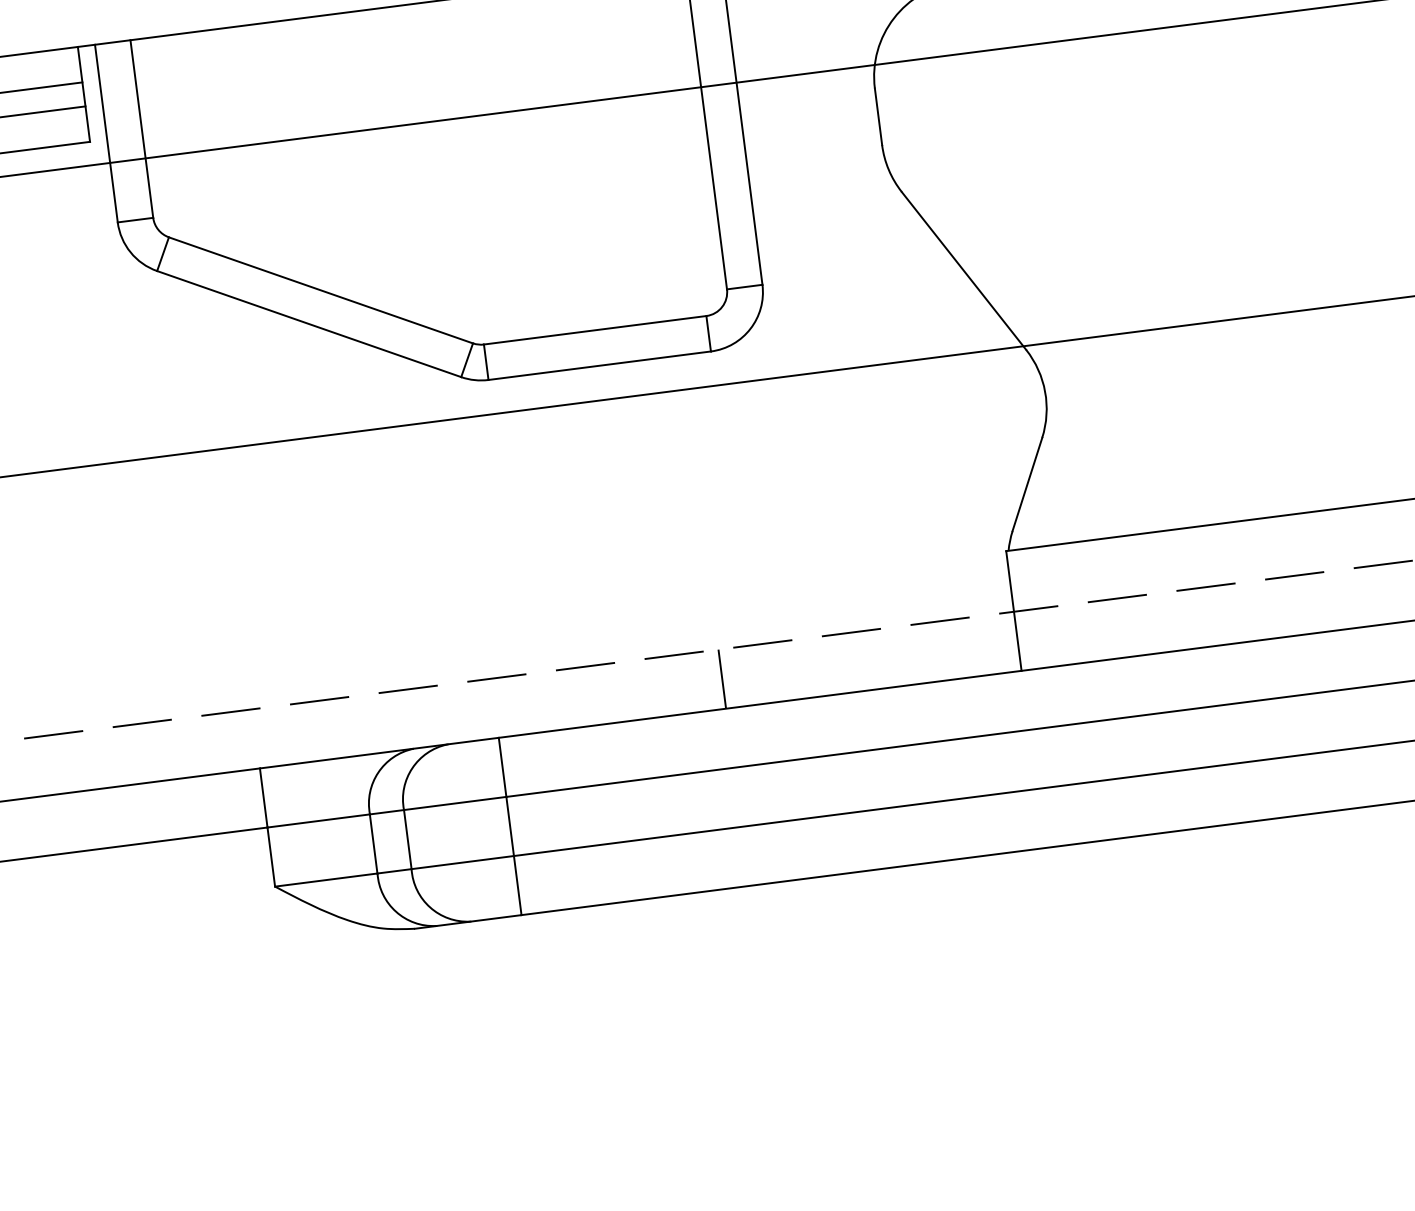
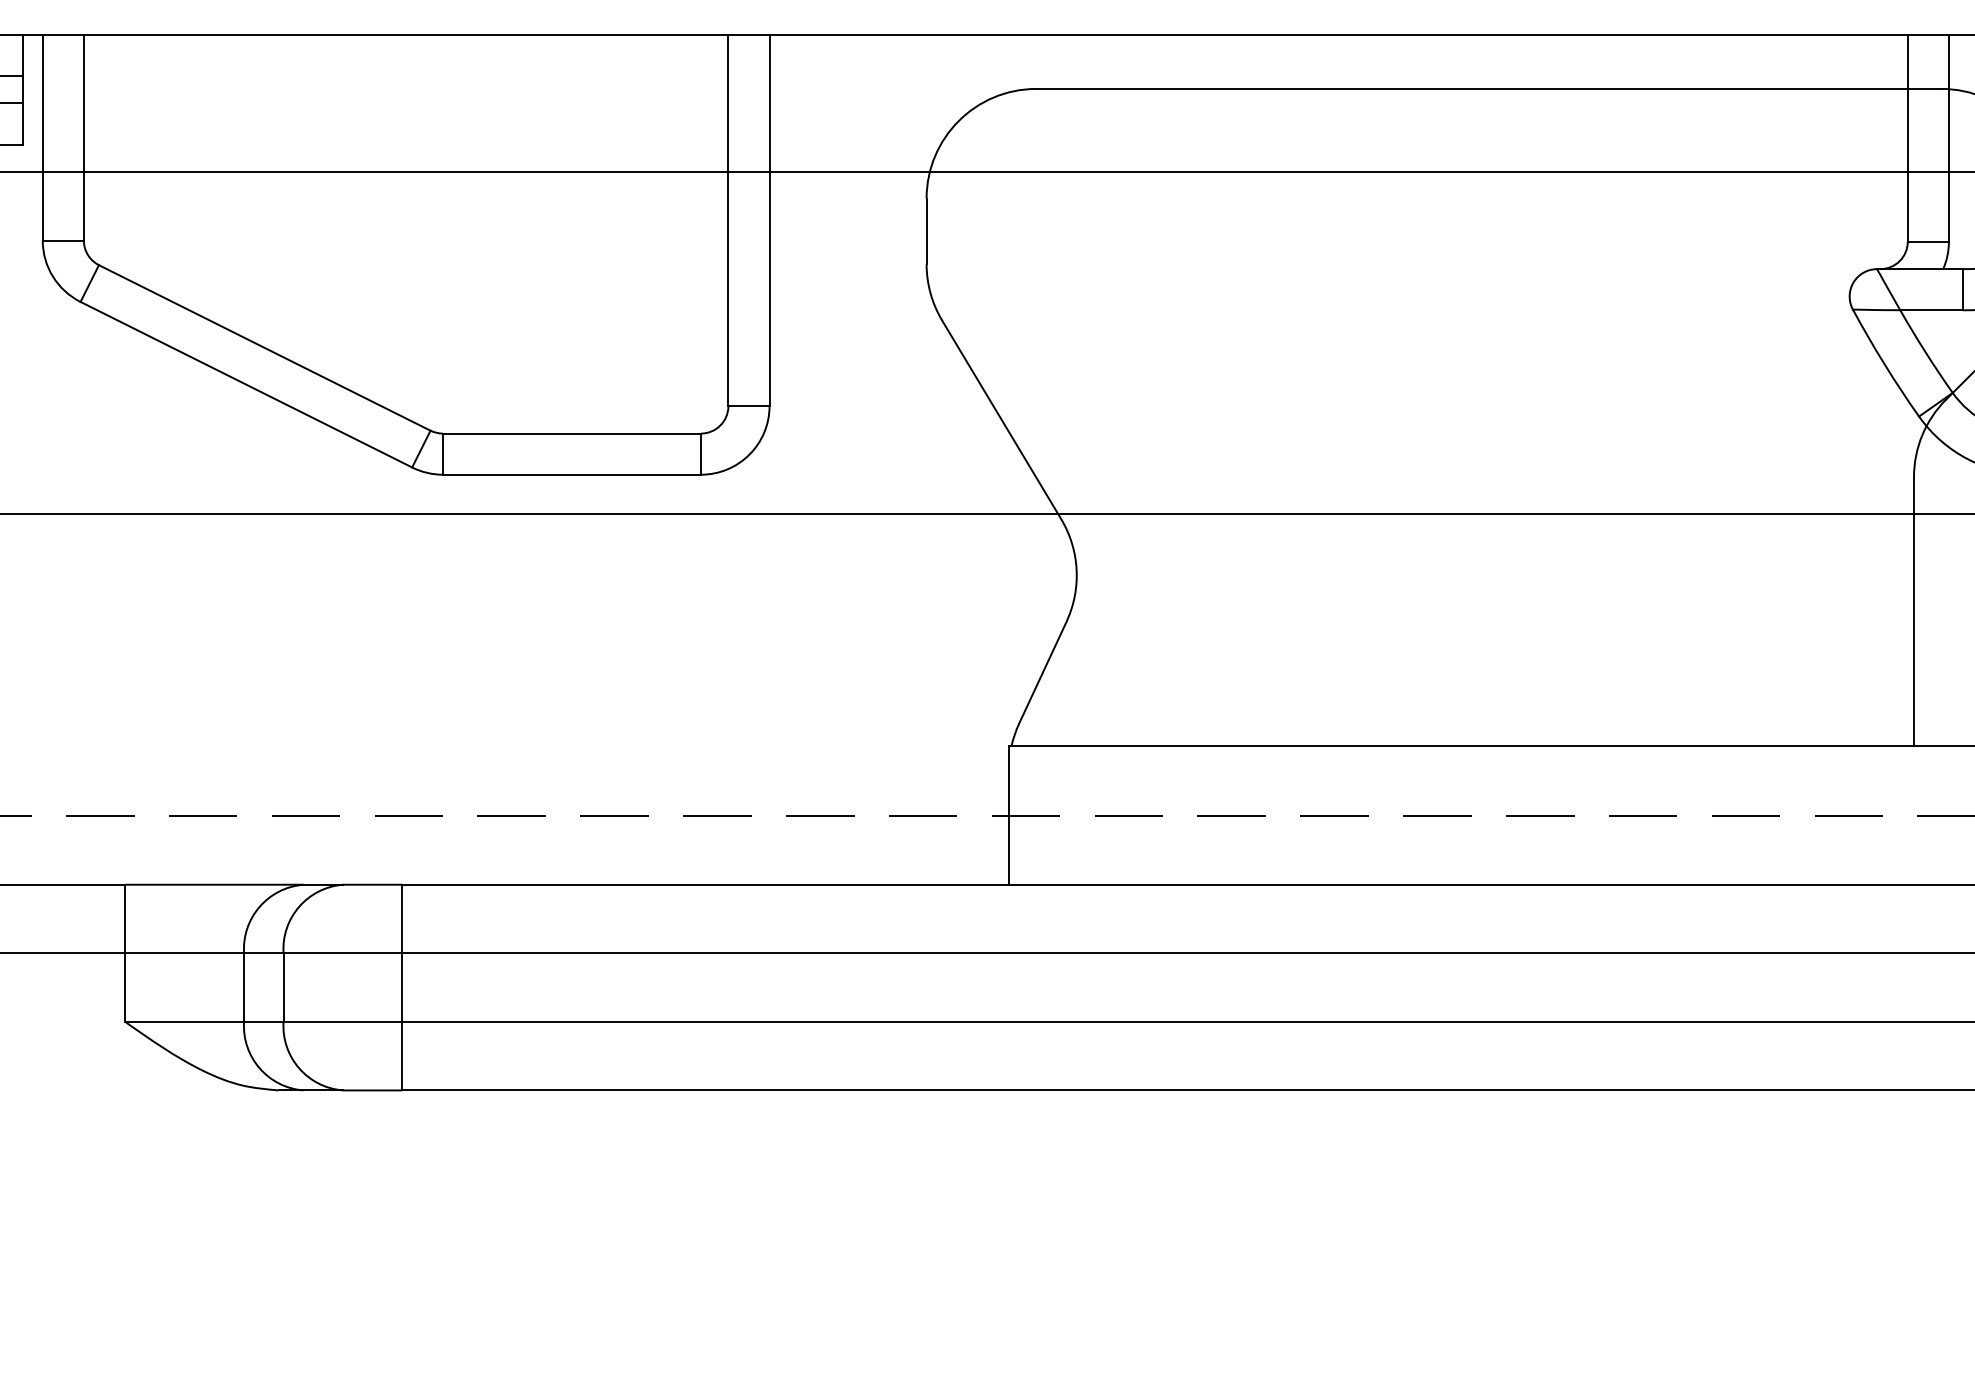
line: (722, 679) -> (666, 850), removed

